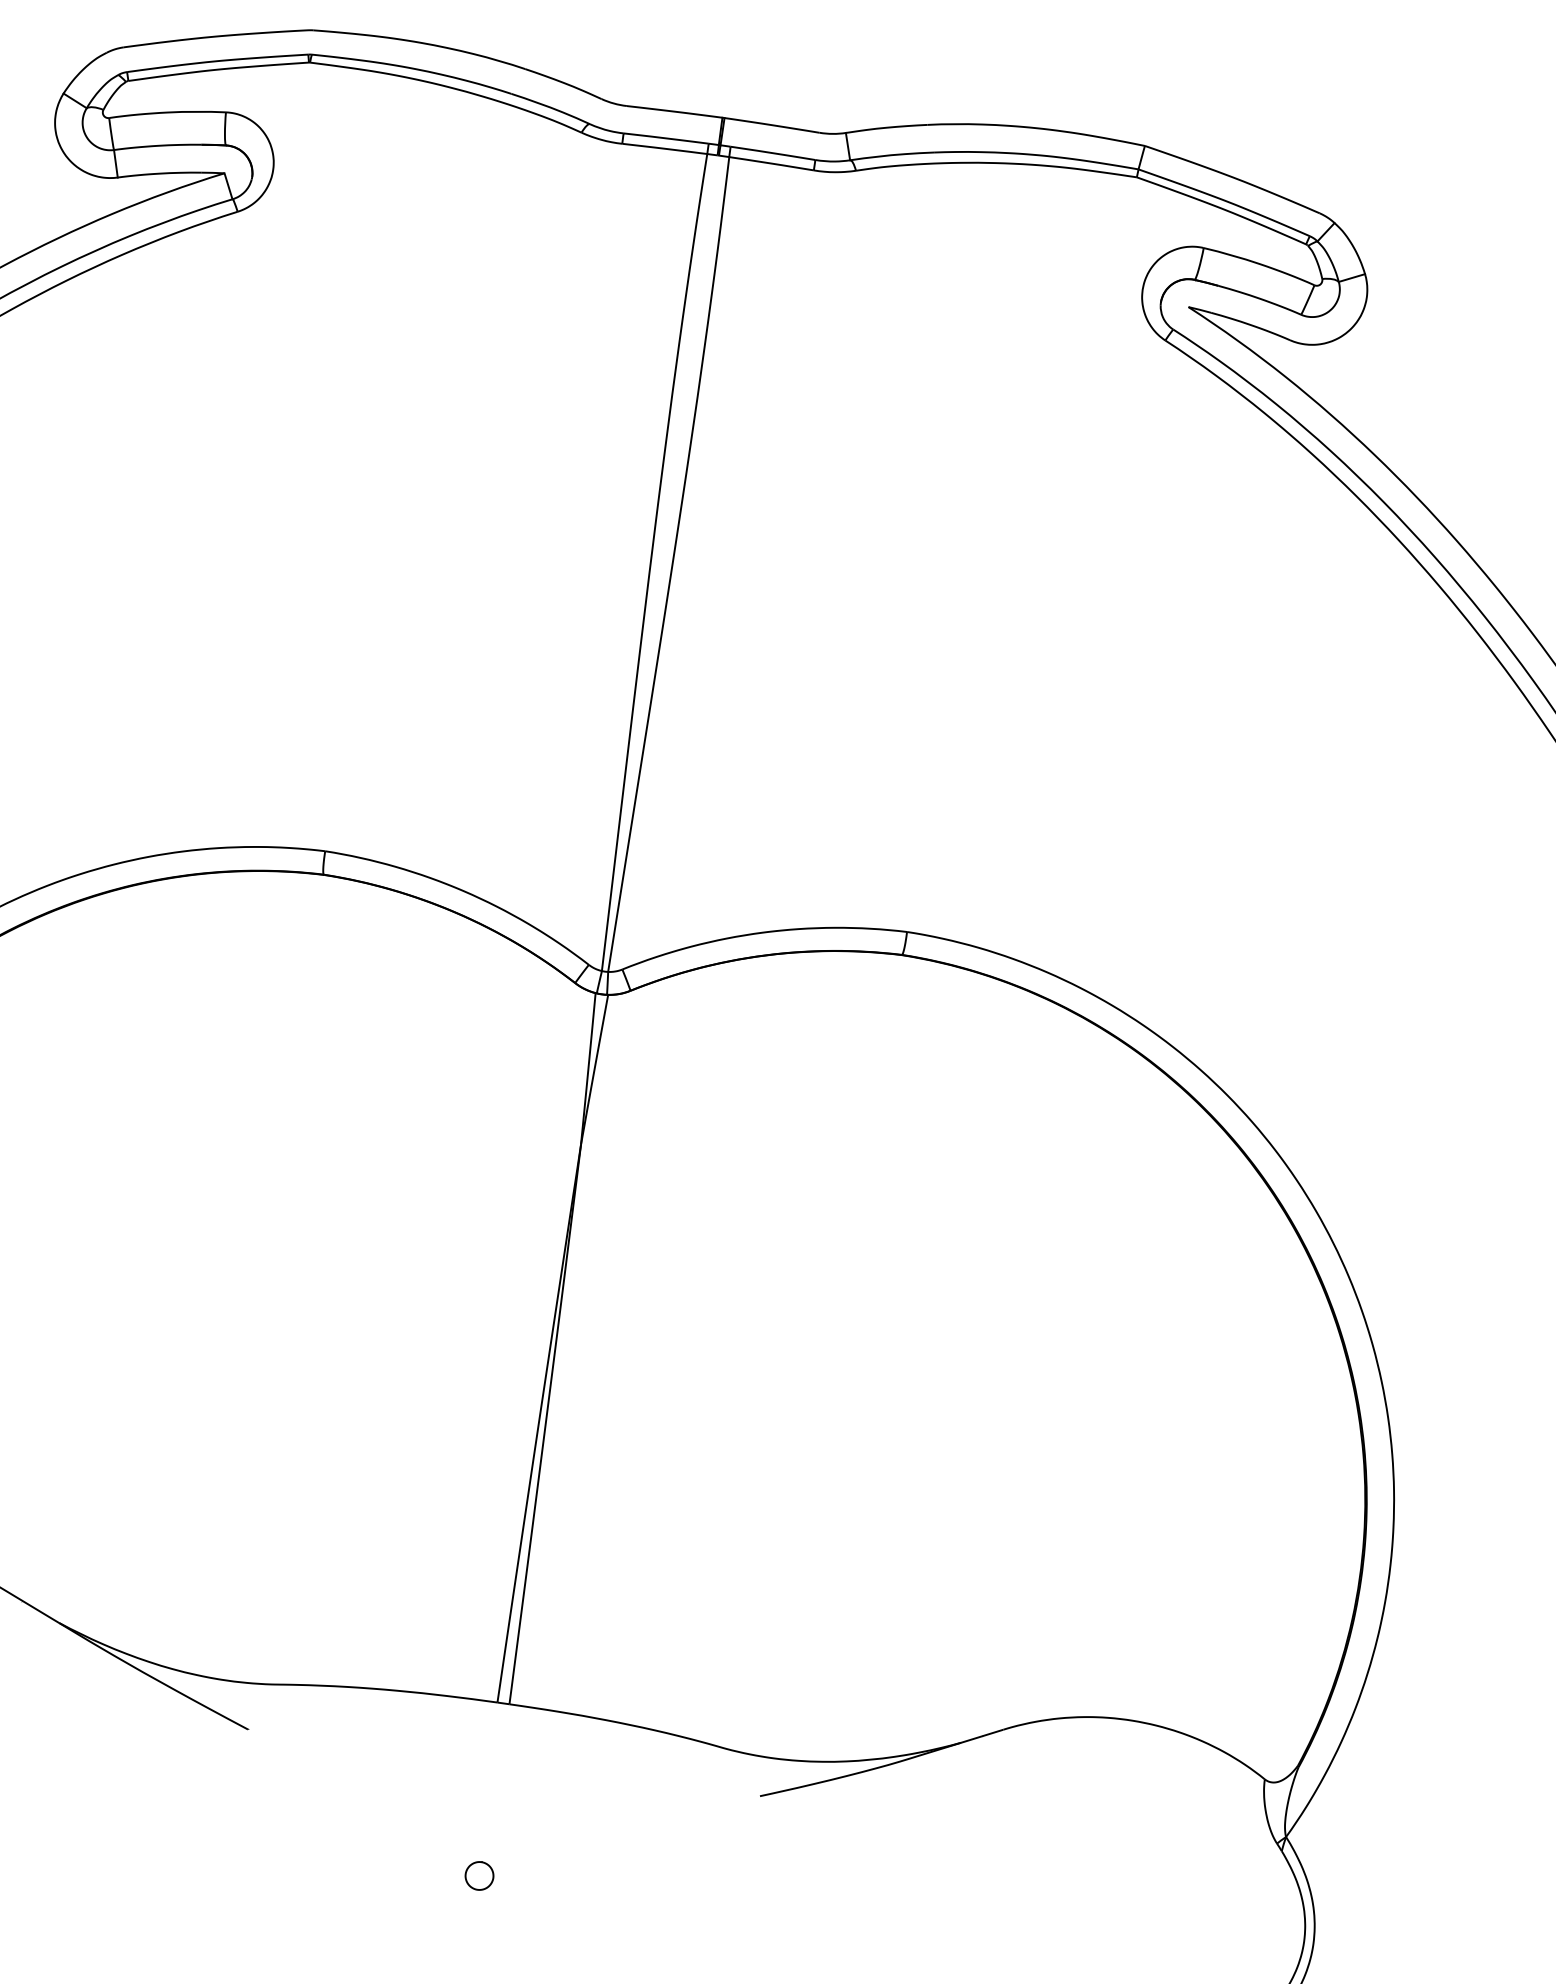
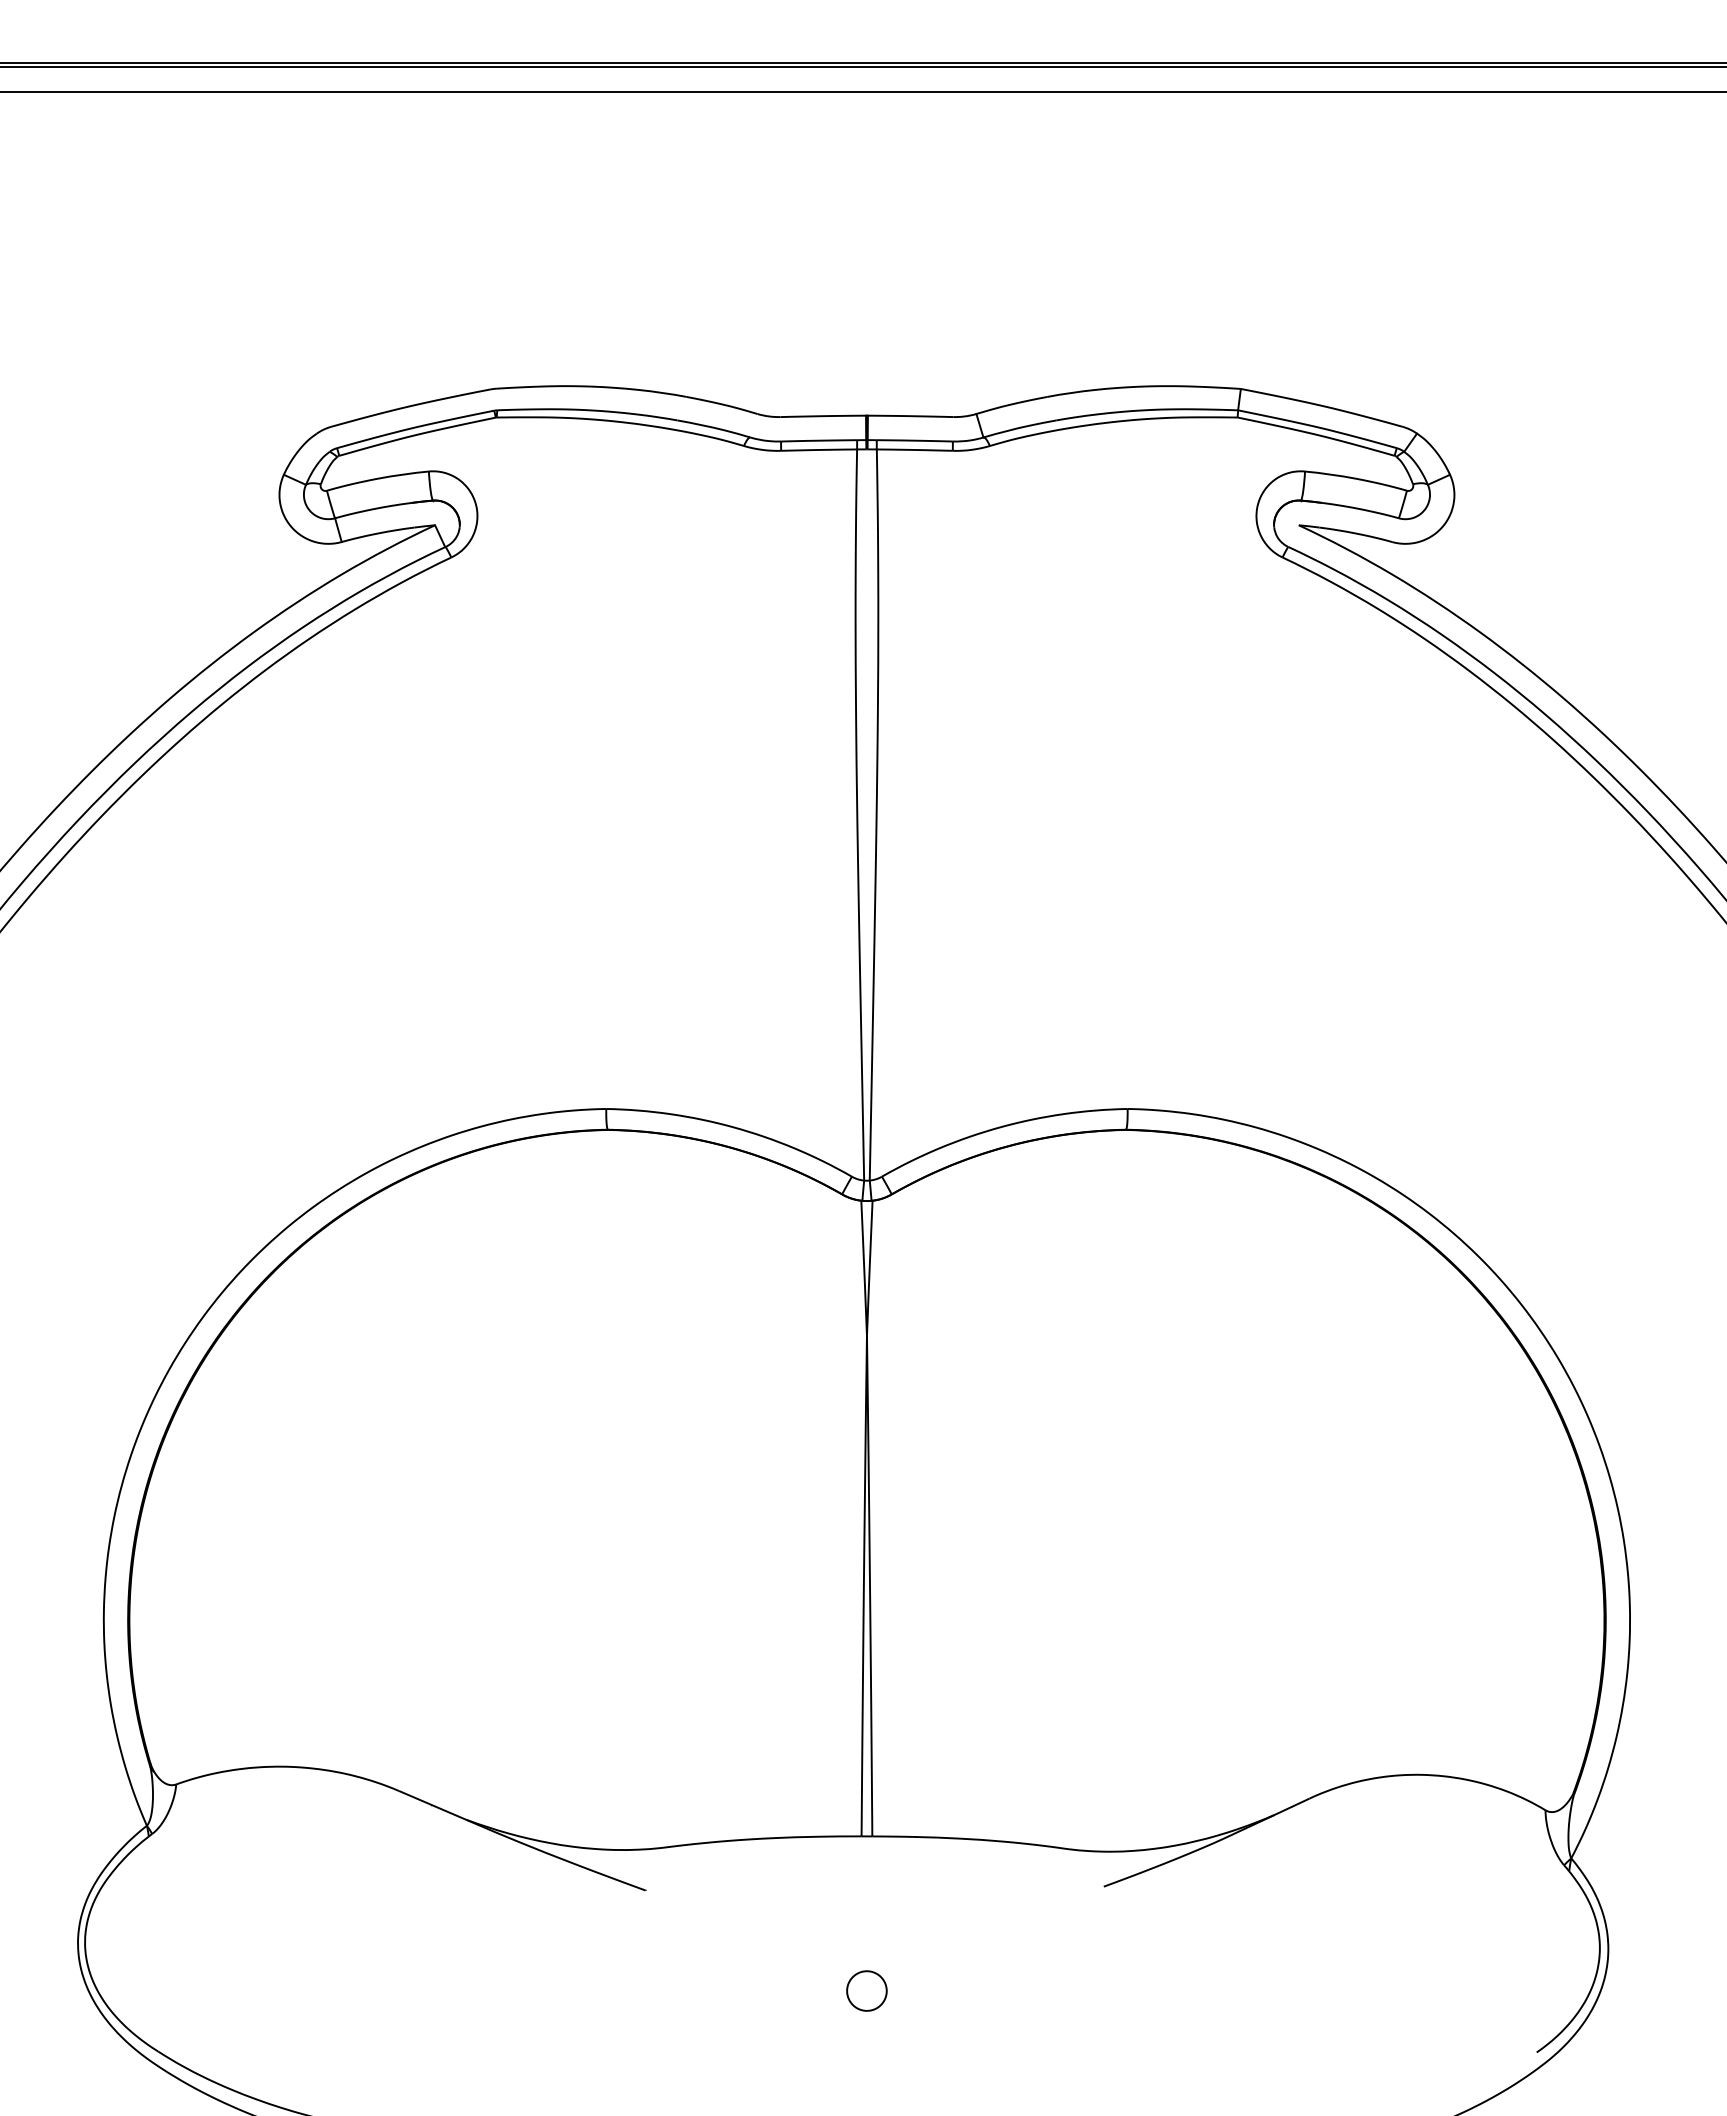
part: (479, 1875) -> (866, 1990), size x1.6

